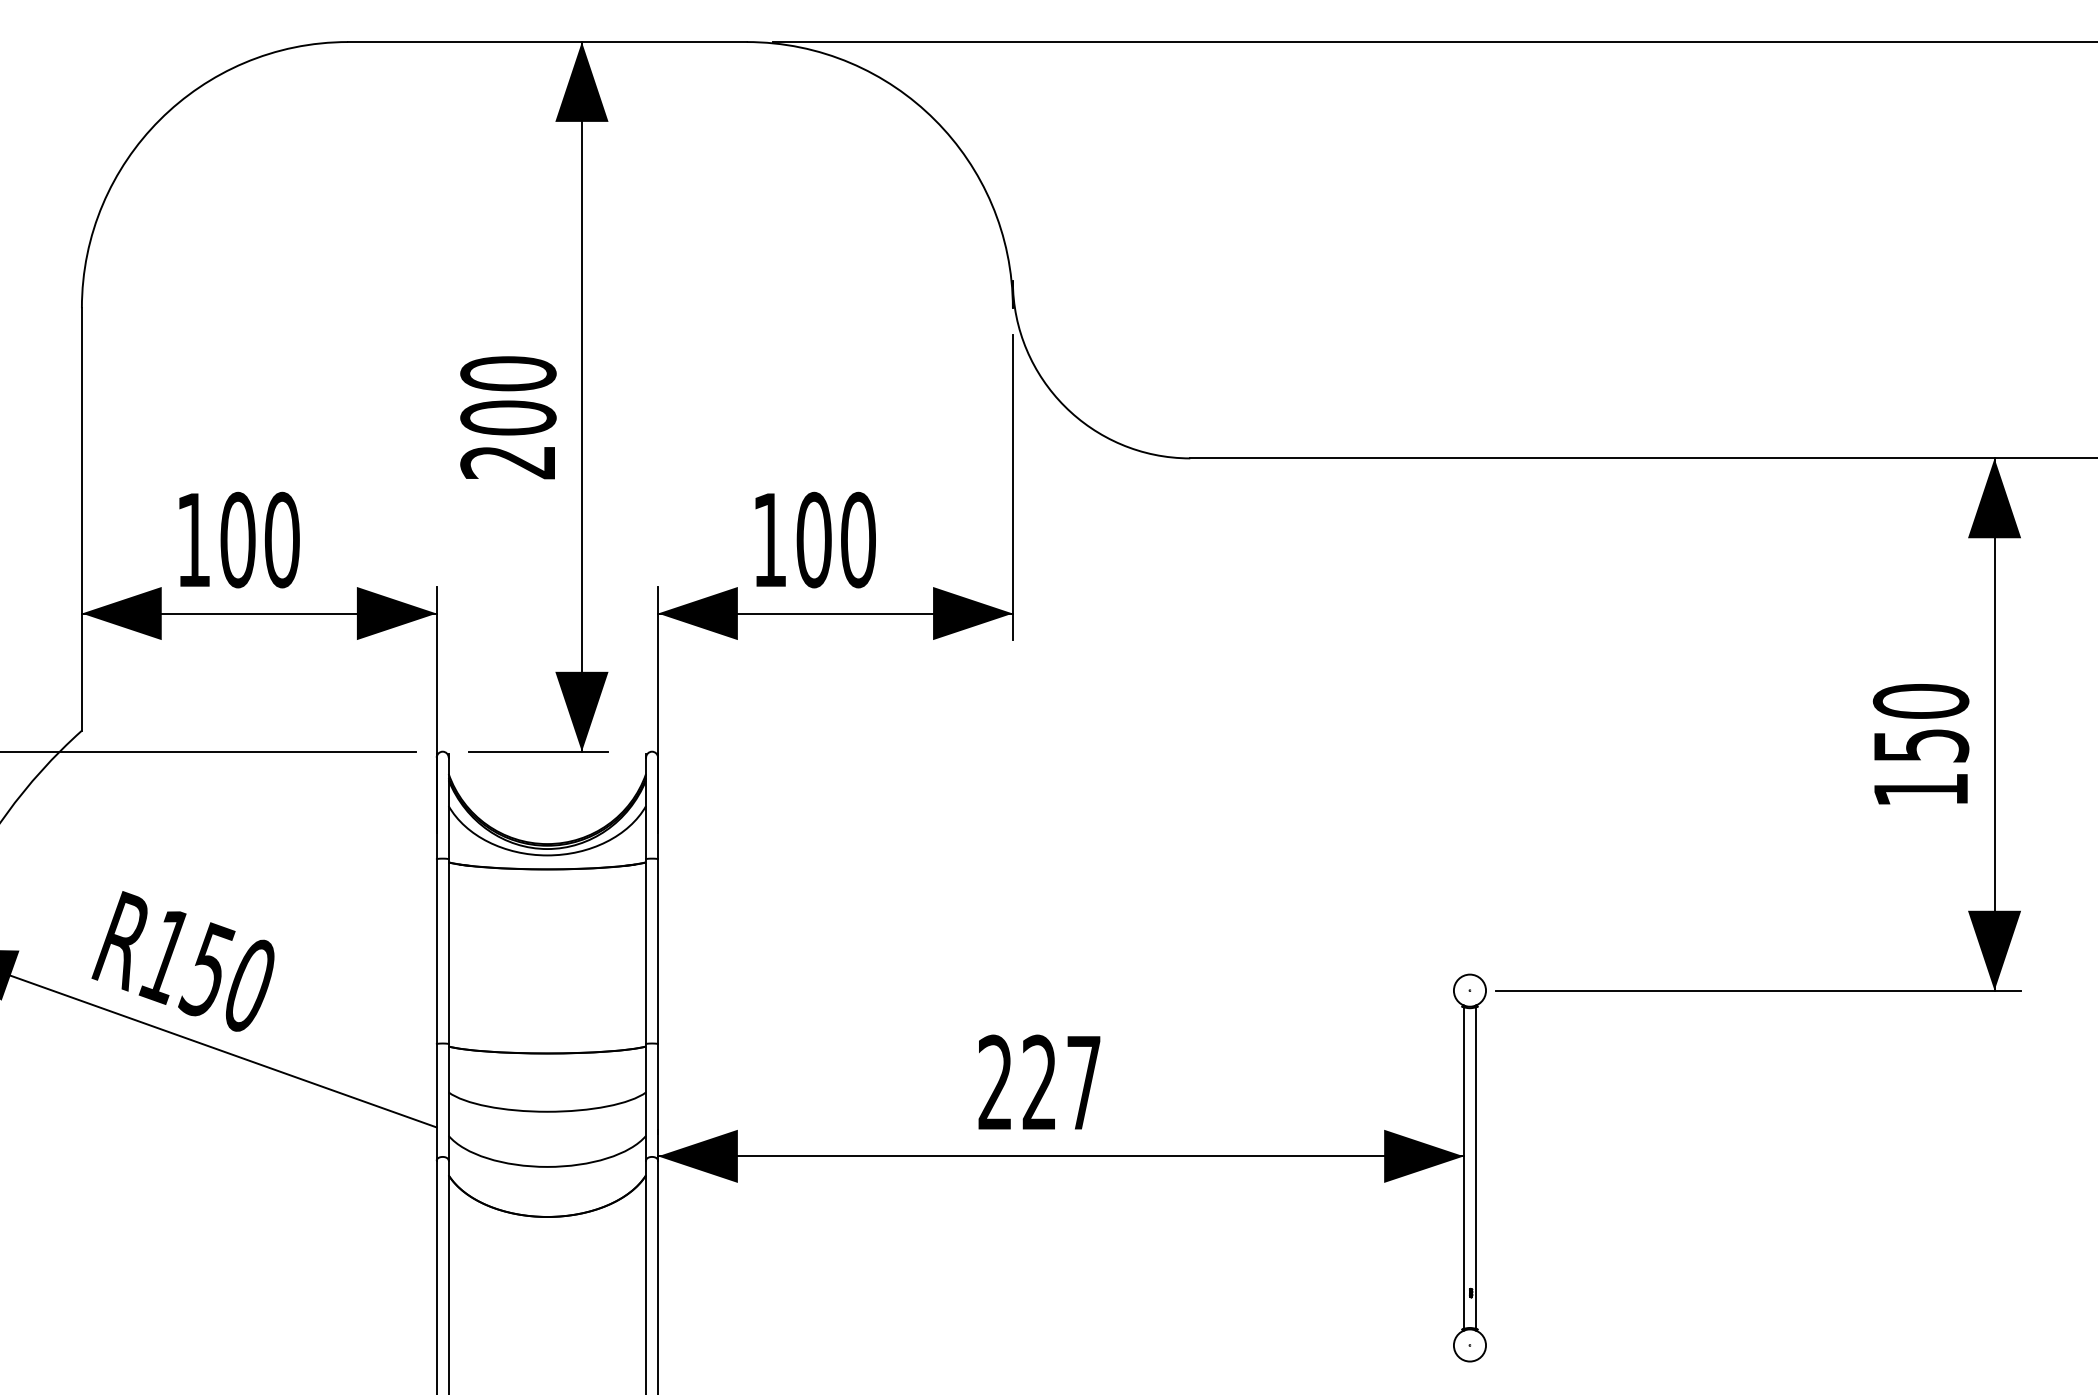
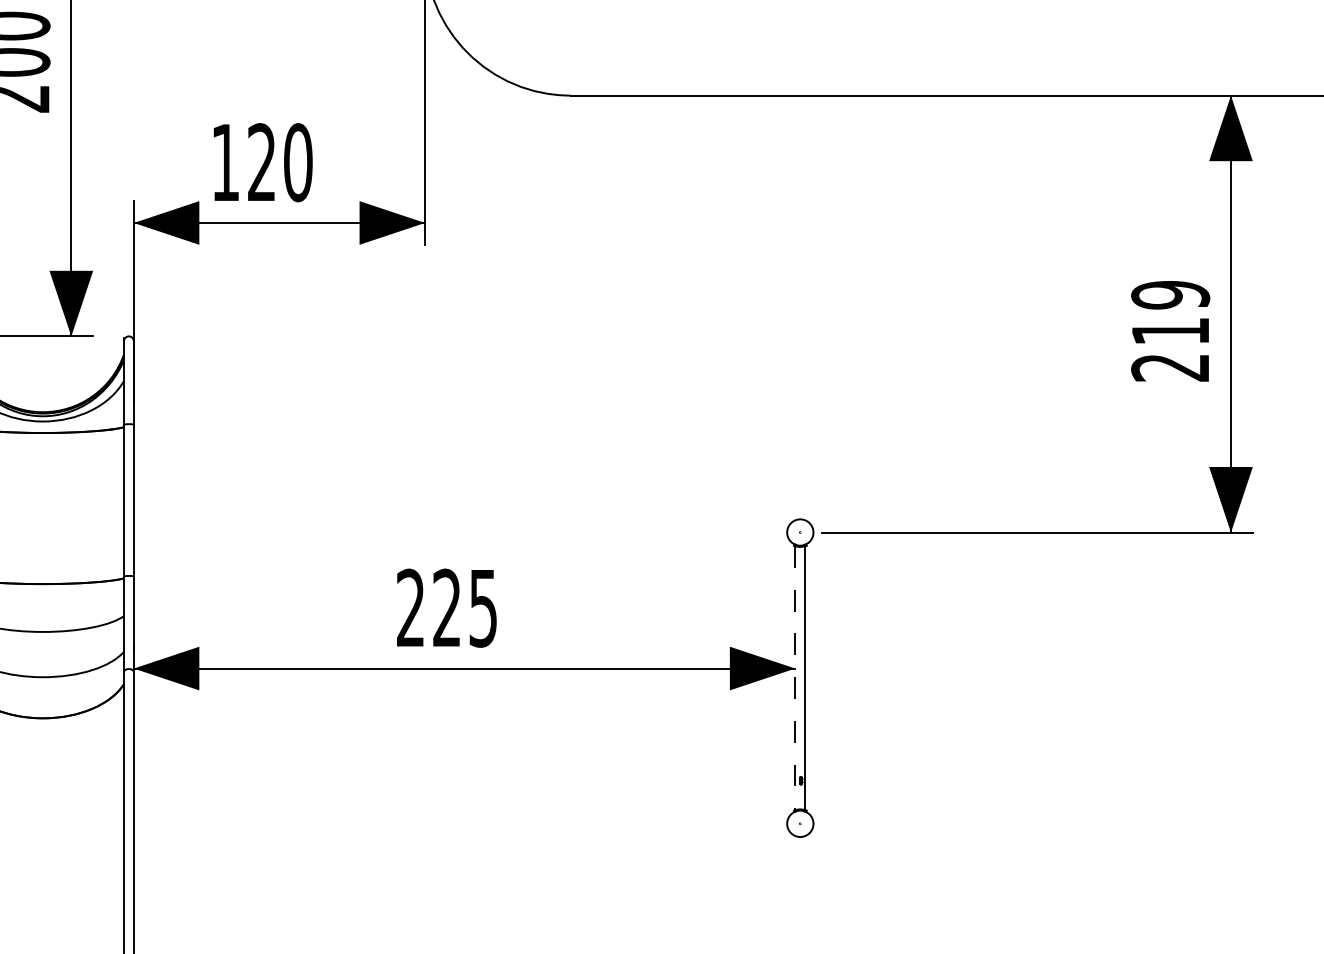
text: (813, 539) -> (261, 162), 100 -> 120
text: (1920, 745) -> (1170, 331), 150 -> 219
text: (1083, 1083) -> (483, 608), 227 -> 225
line: (1463, 1168) -> (795, 678), solid -> dashed

